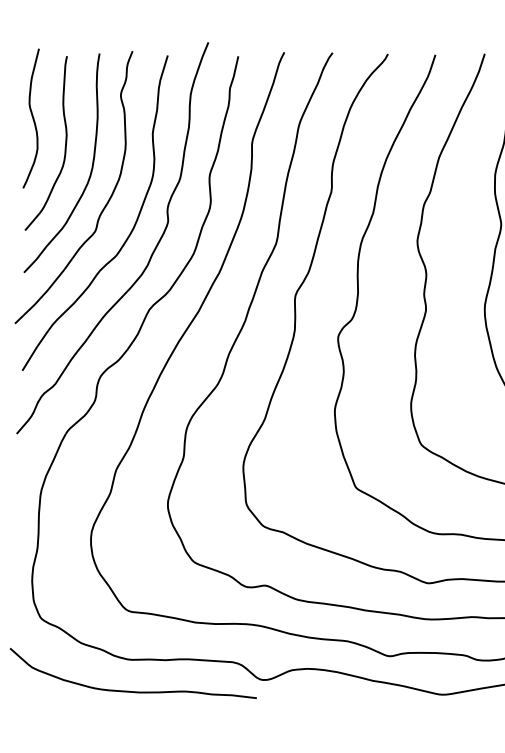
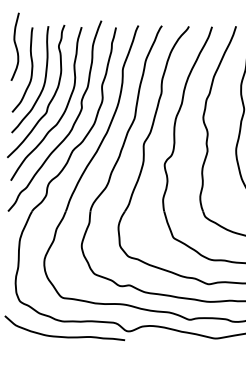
curve: (29, 115) -> (14, 45), moved

